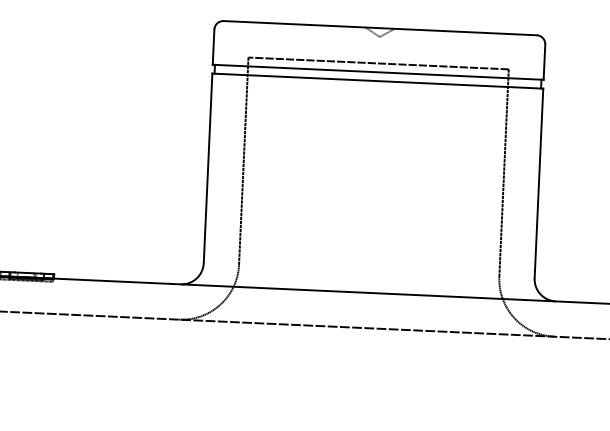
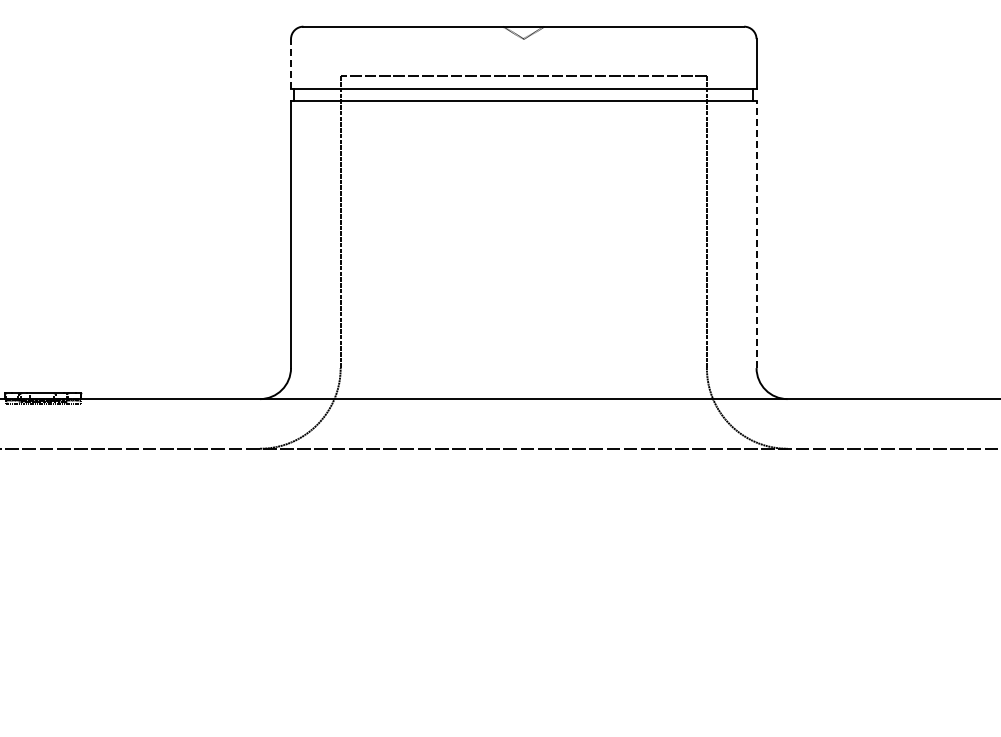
line: (213, 46) -> (291, 63), solid -> dashed
line: (538, 183) -> (756, 234), solid -> dashed

